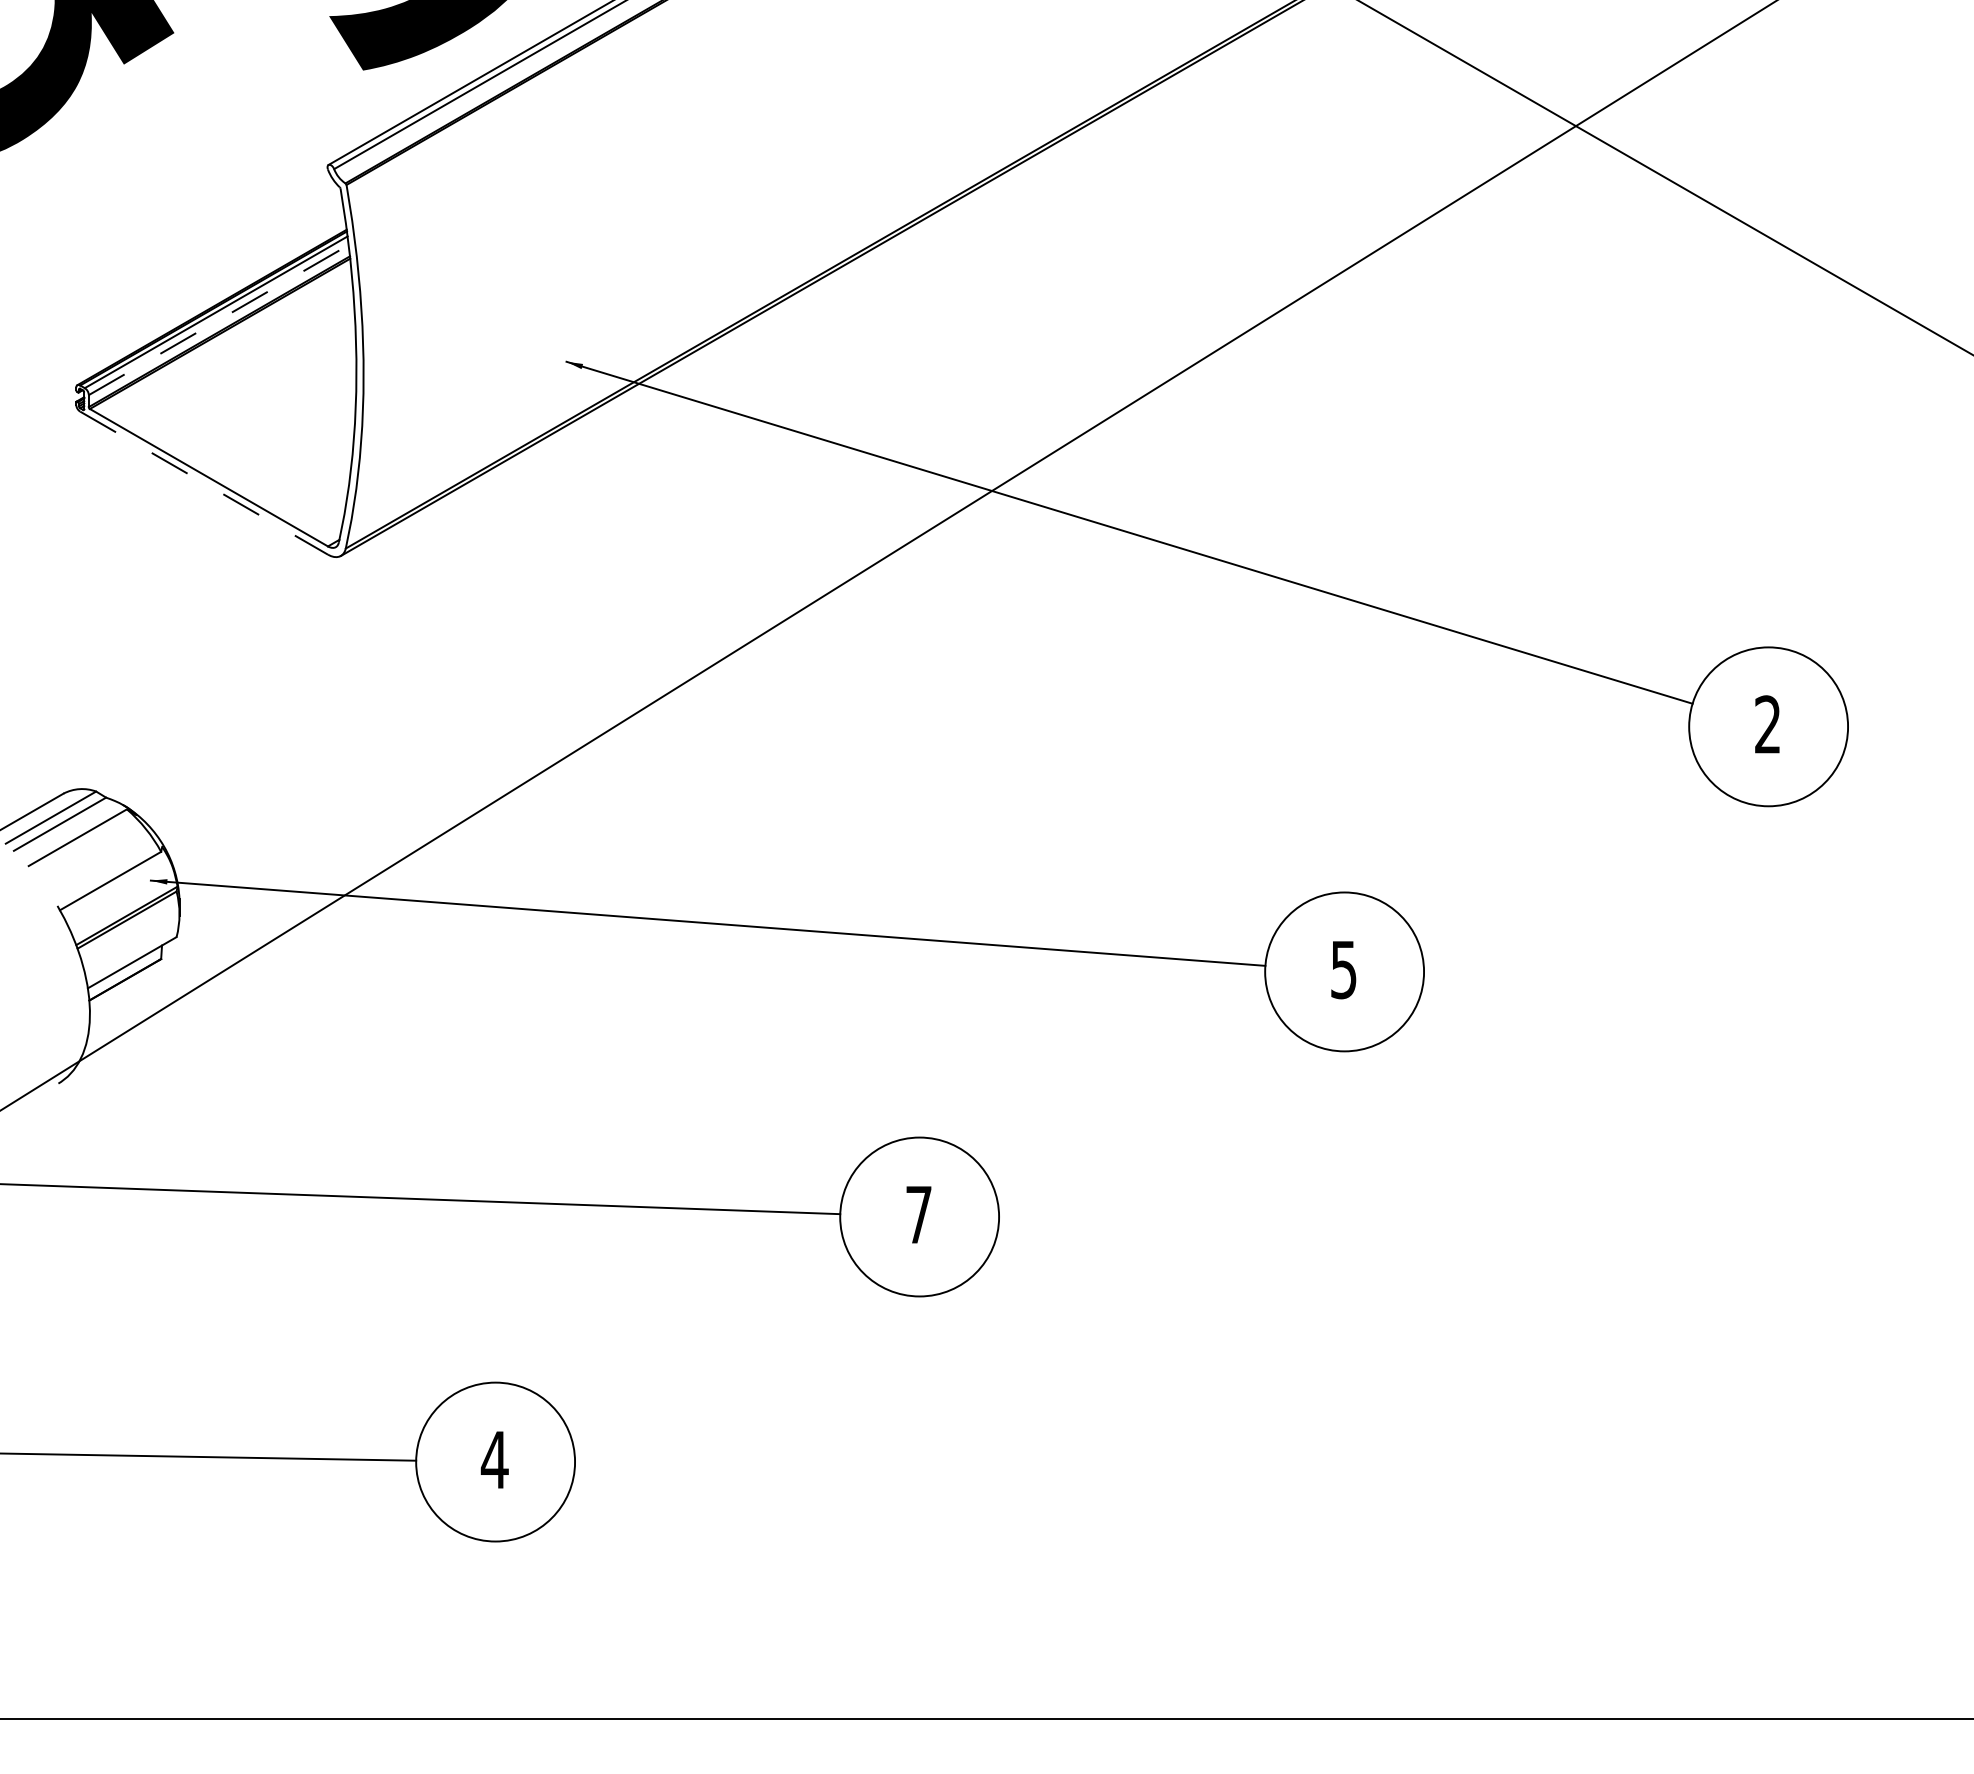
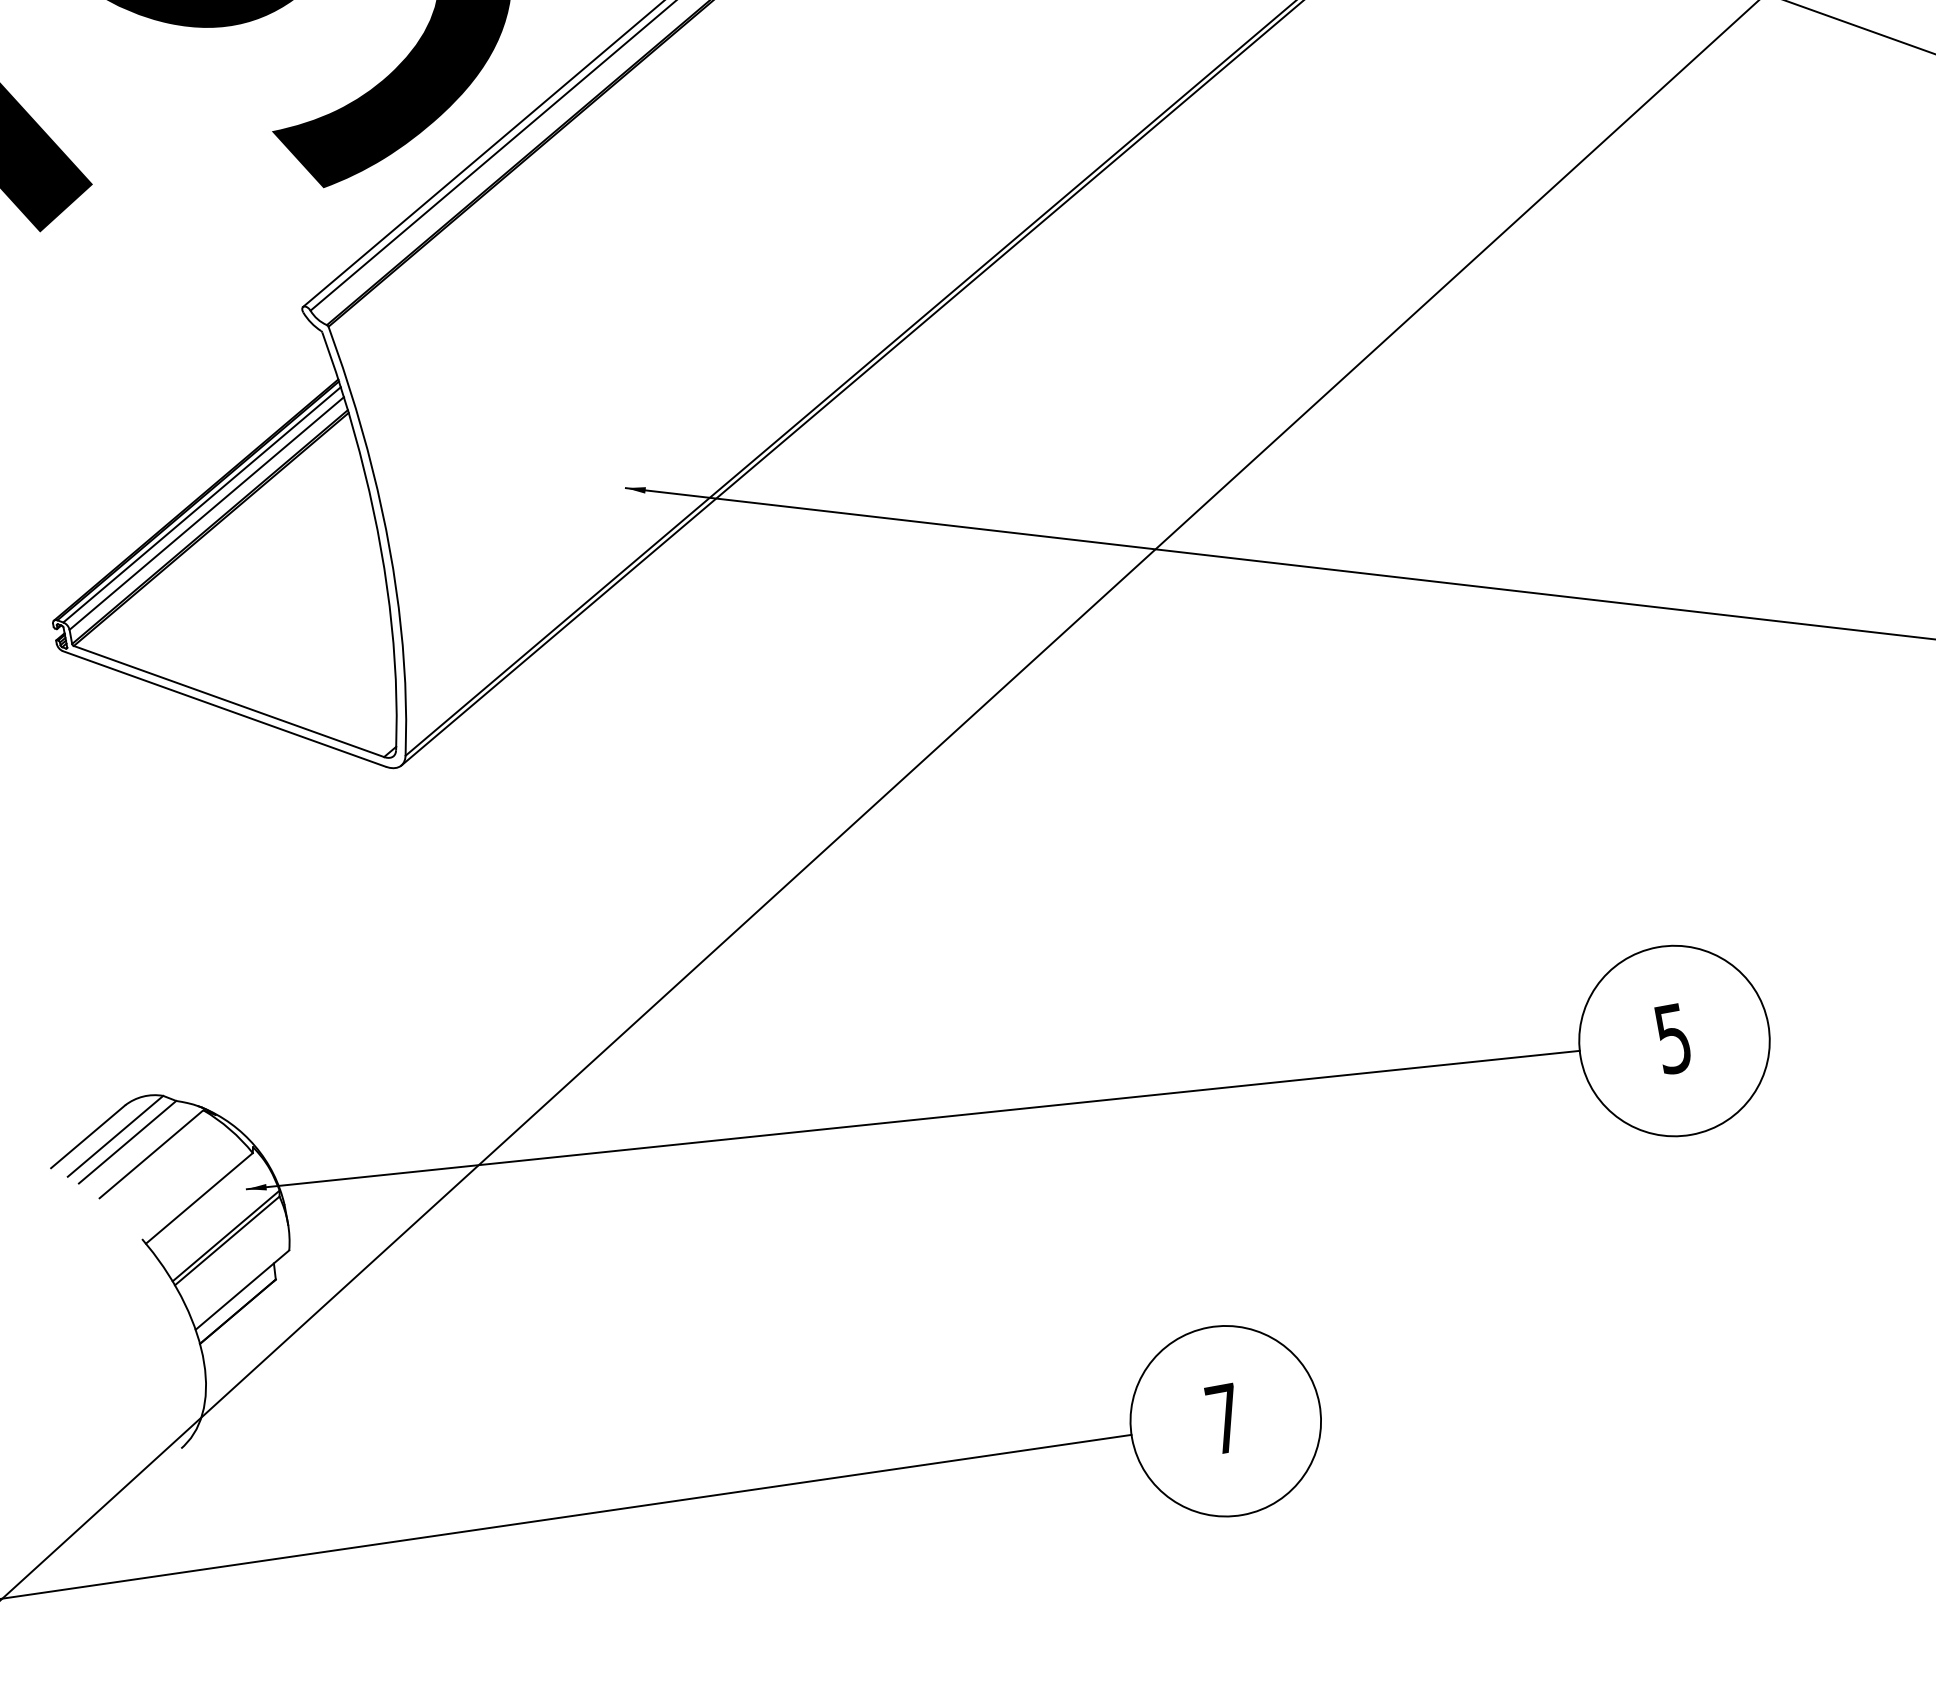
line: (219, 319) -> (207, 512), dashed -> solid
line: (204, 483) -> (224, 709), dashed -> solid

